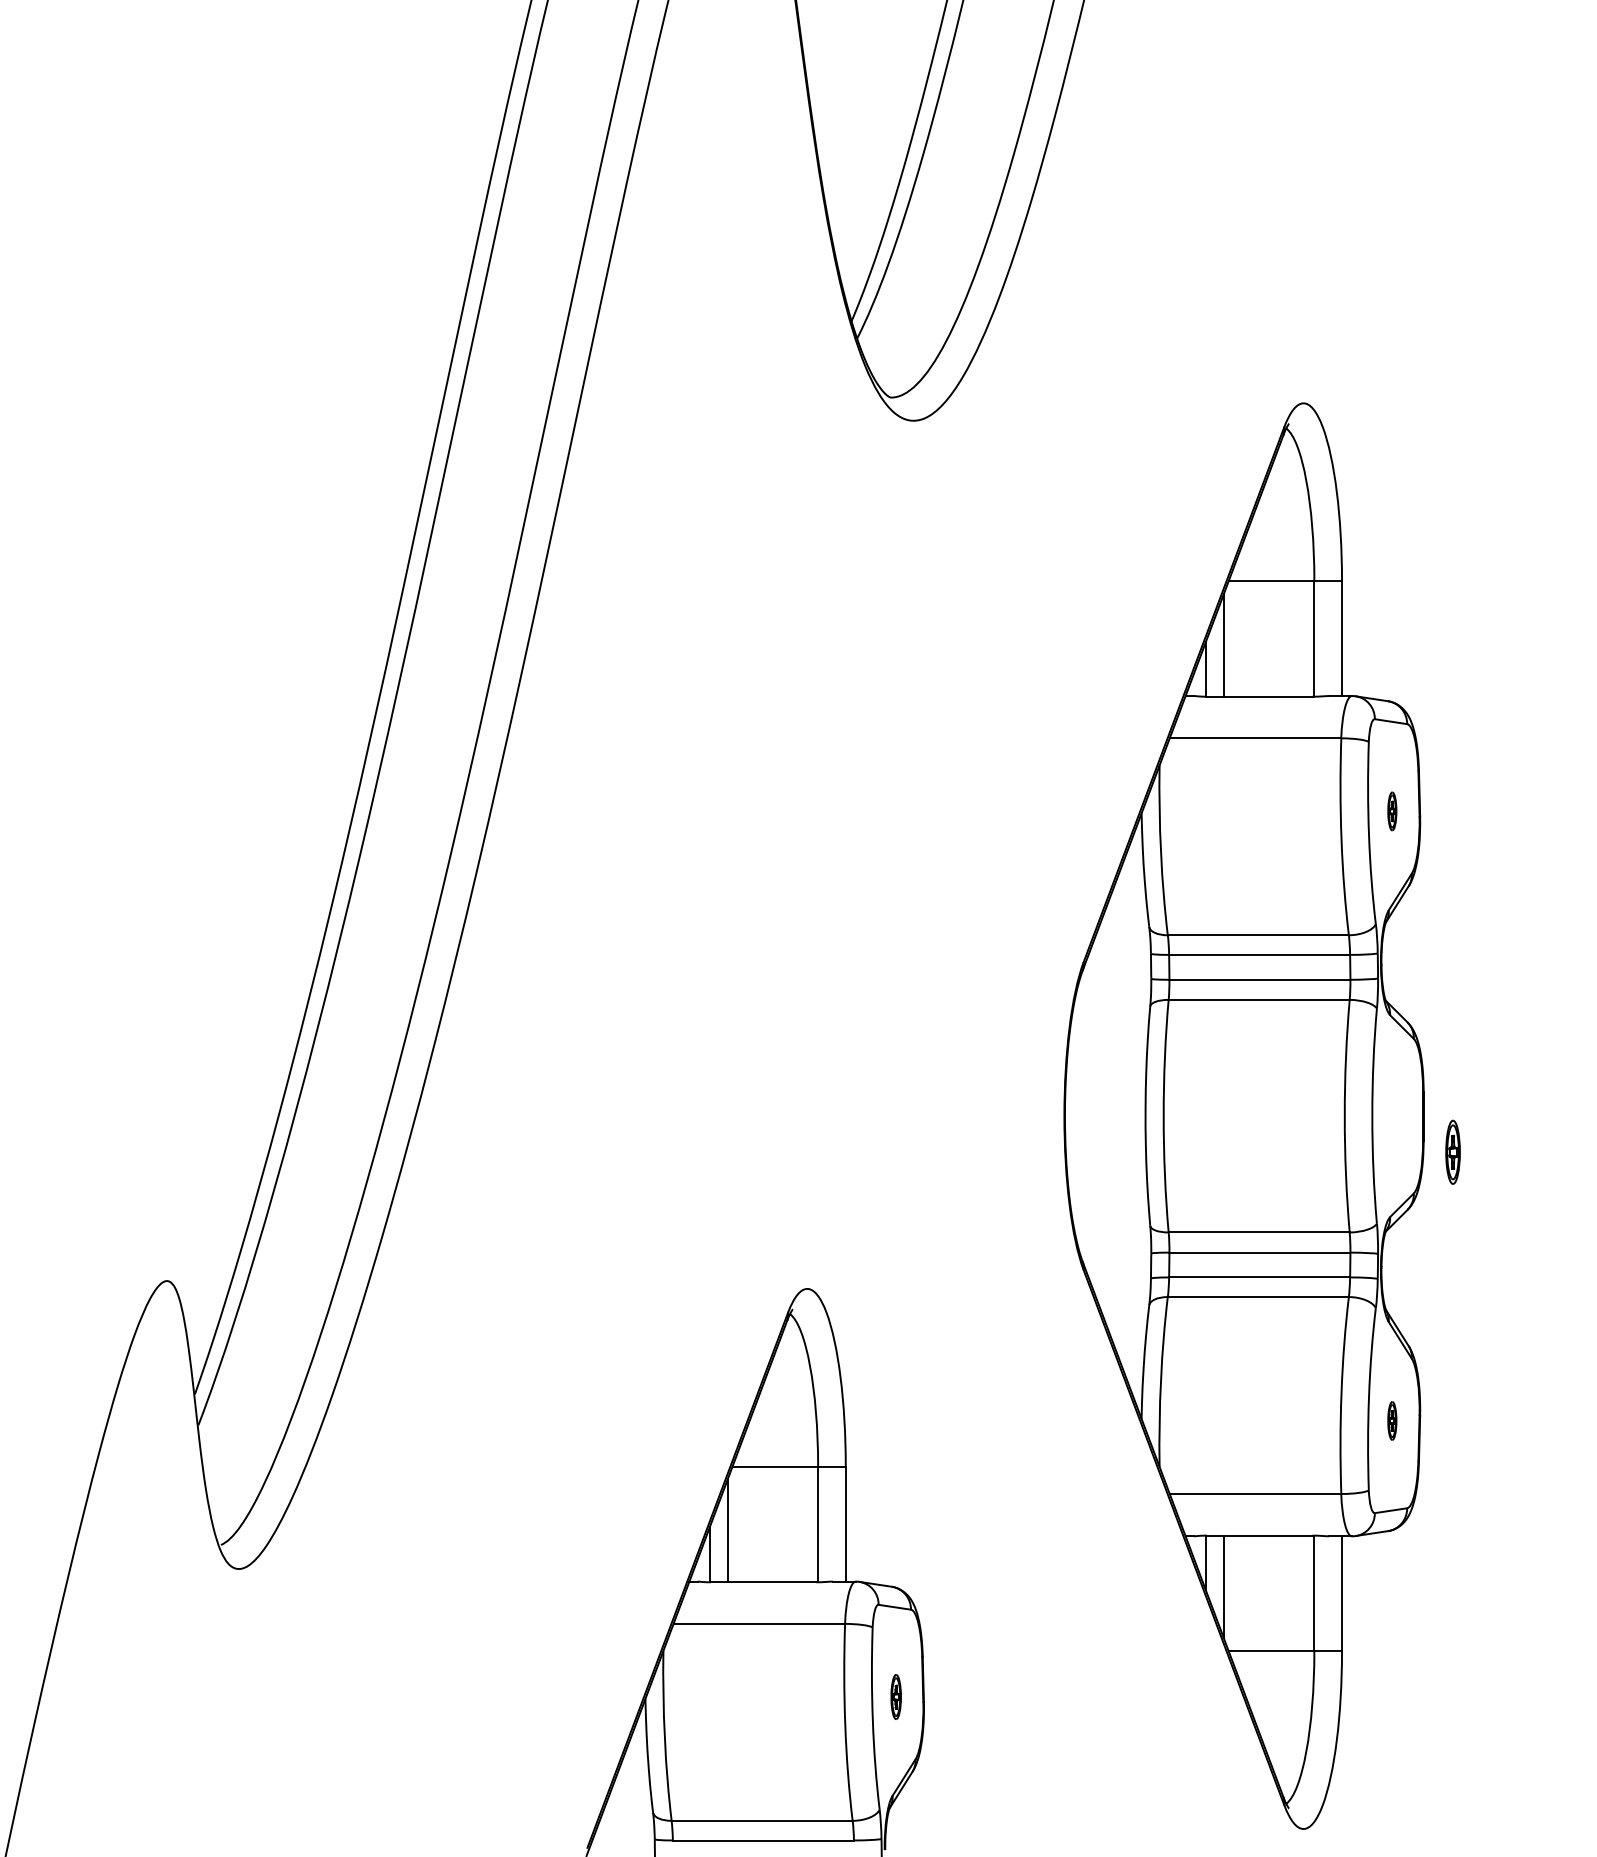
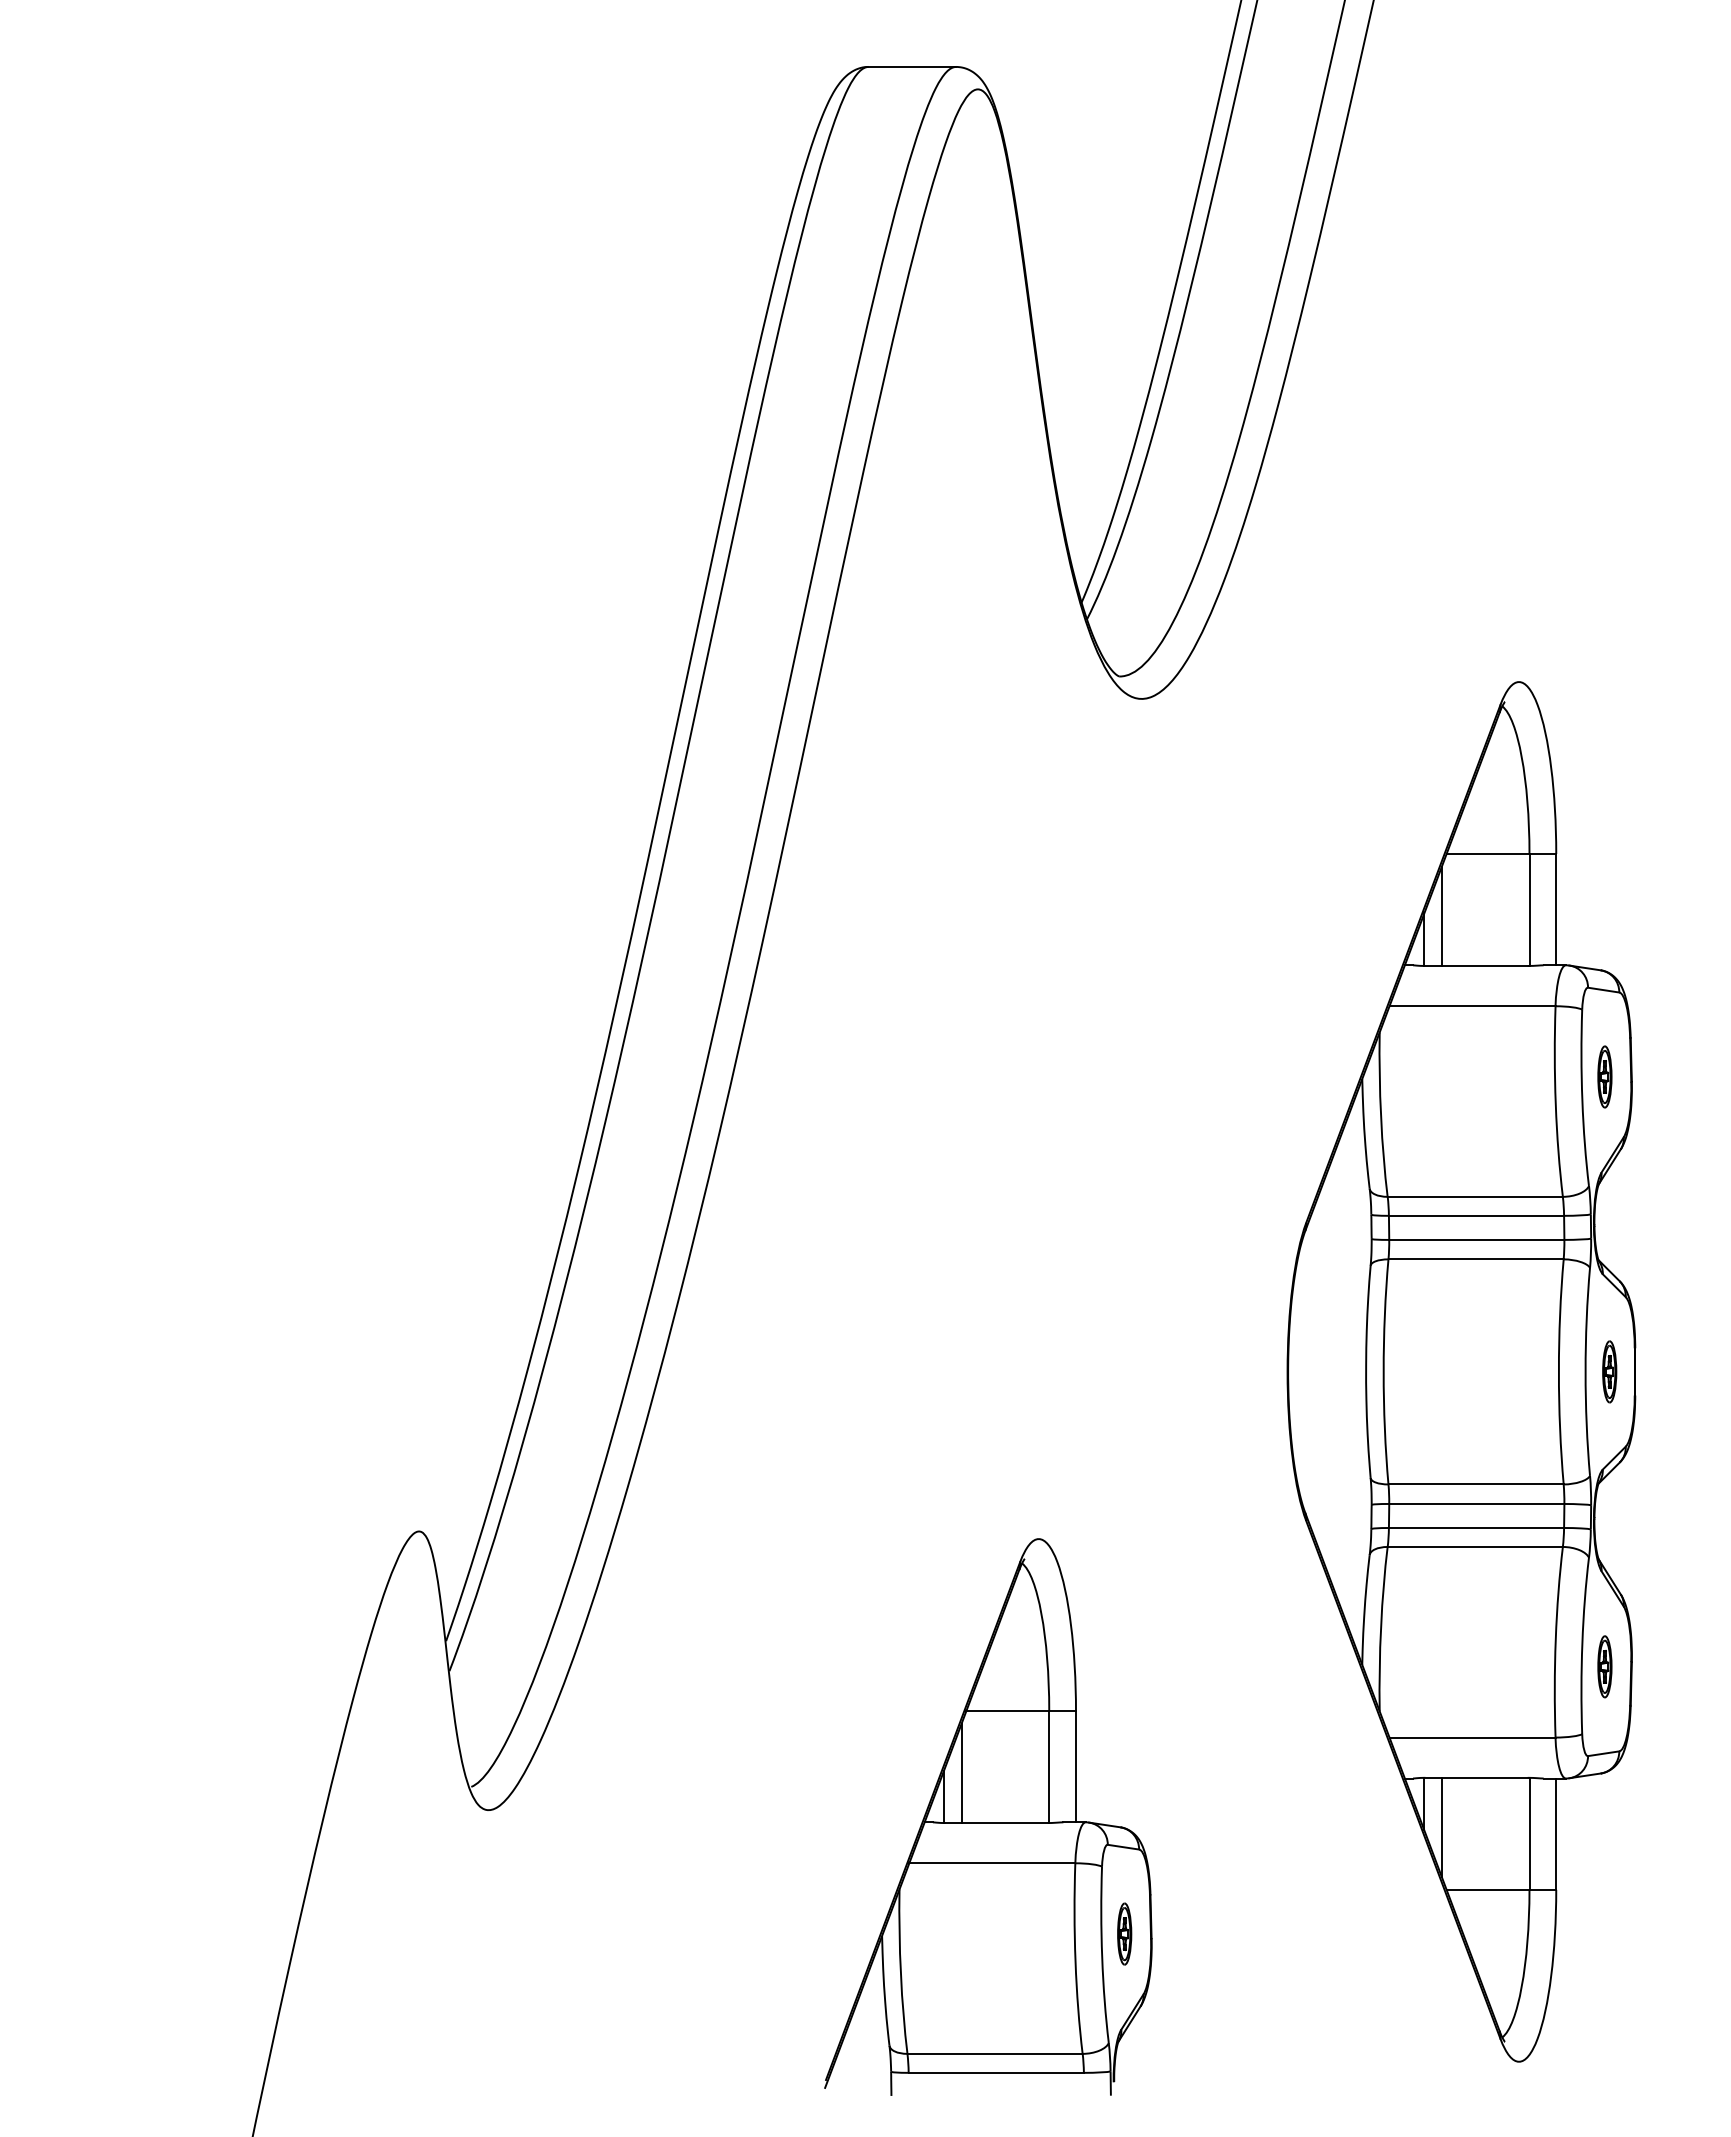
part: (1391, 810) -> (1604, 1076), size x1.67
part: (1452, 1151) -> (1609, 1371), moved
part: (1391, 1420) -> (1604, 1666), size x1.67
part: (895, 1696) -> (1124, 1933), size x1.43

